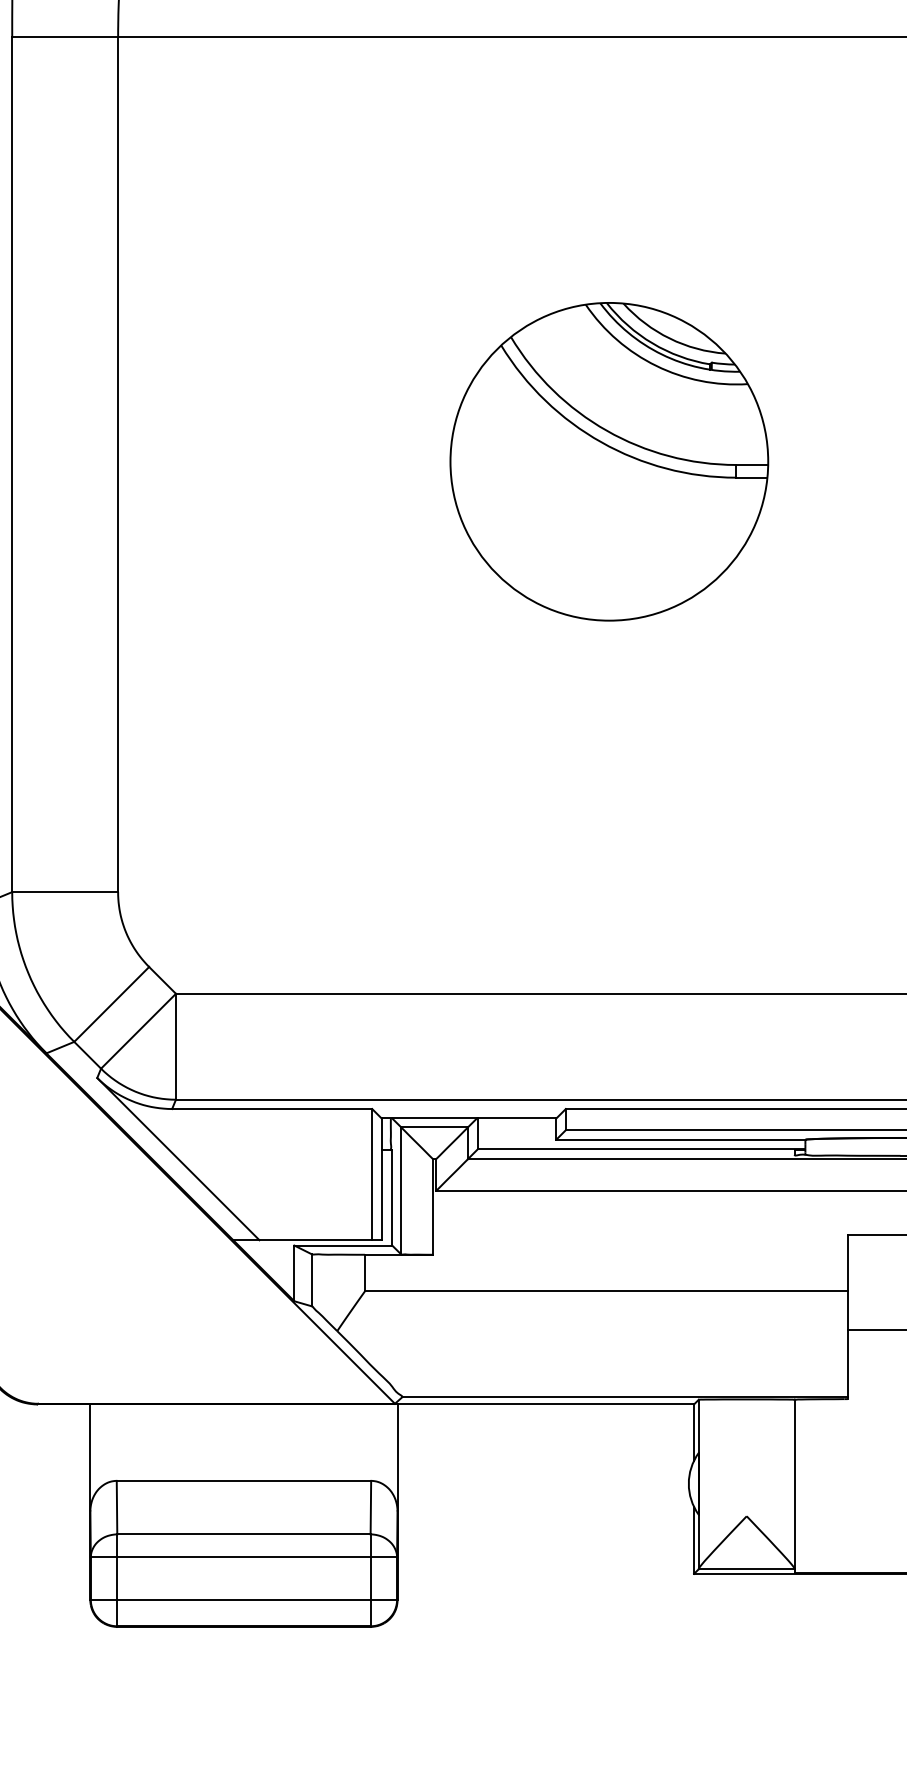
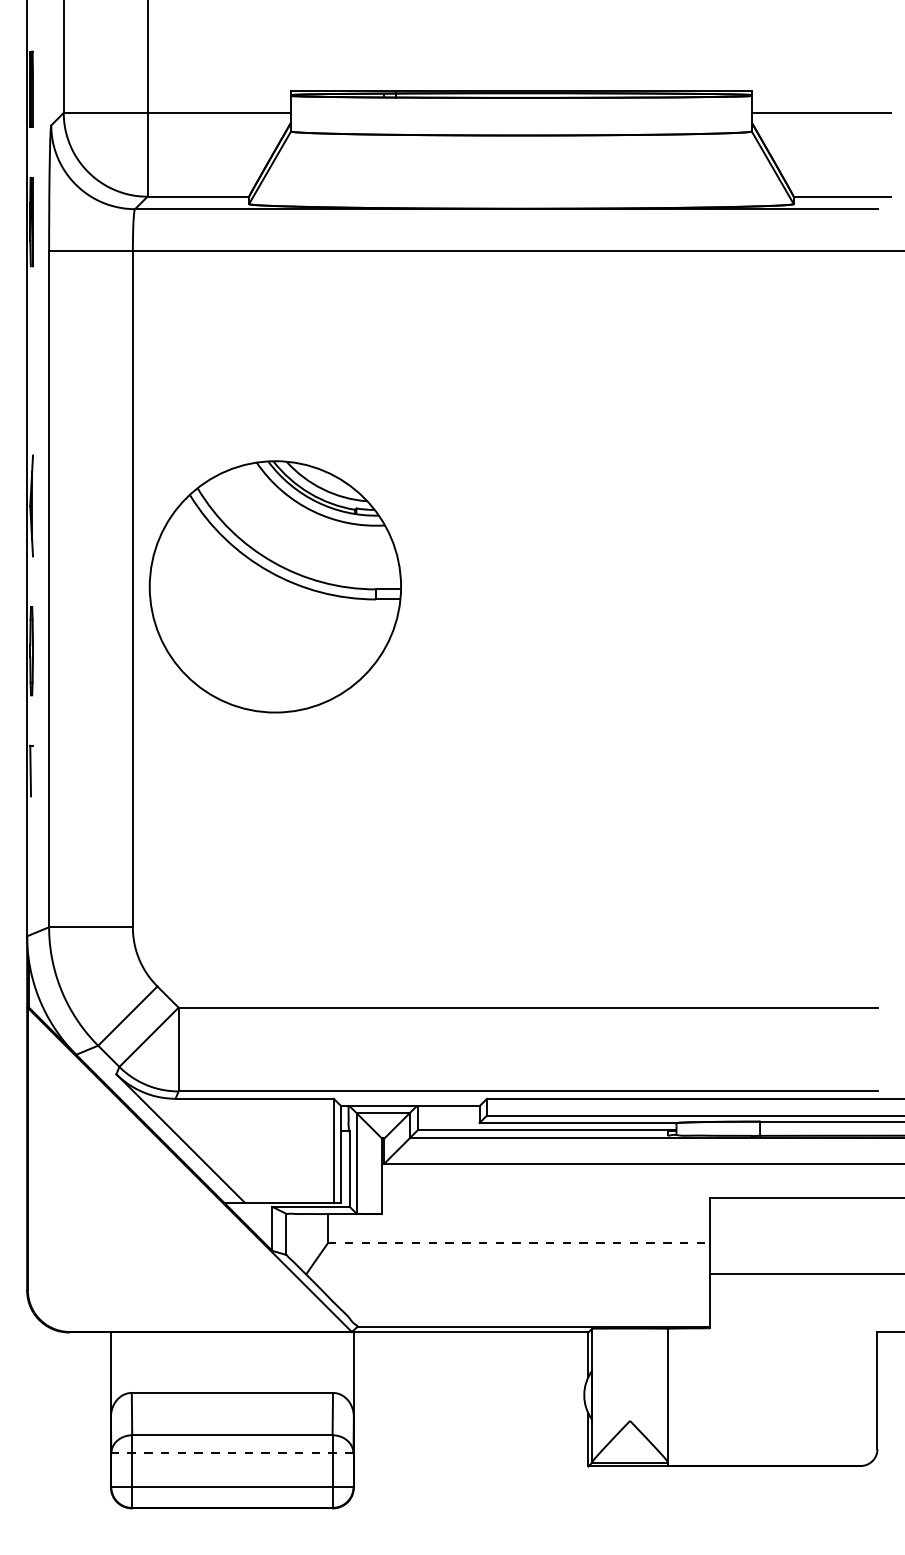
part: (608, 461) -> (274, 586), moved
line: (606, 1291) -> (519, 1243), solid -> dashed
line: (242, 1557) -> (231, 1453), solid -> dashed

